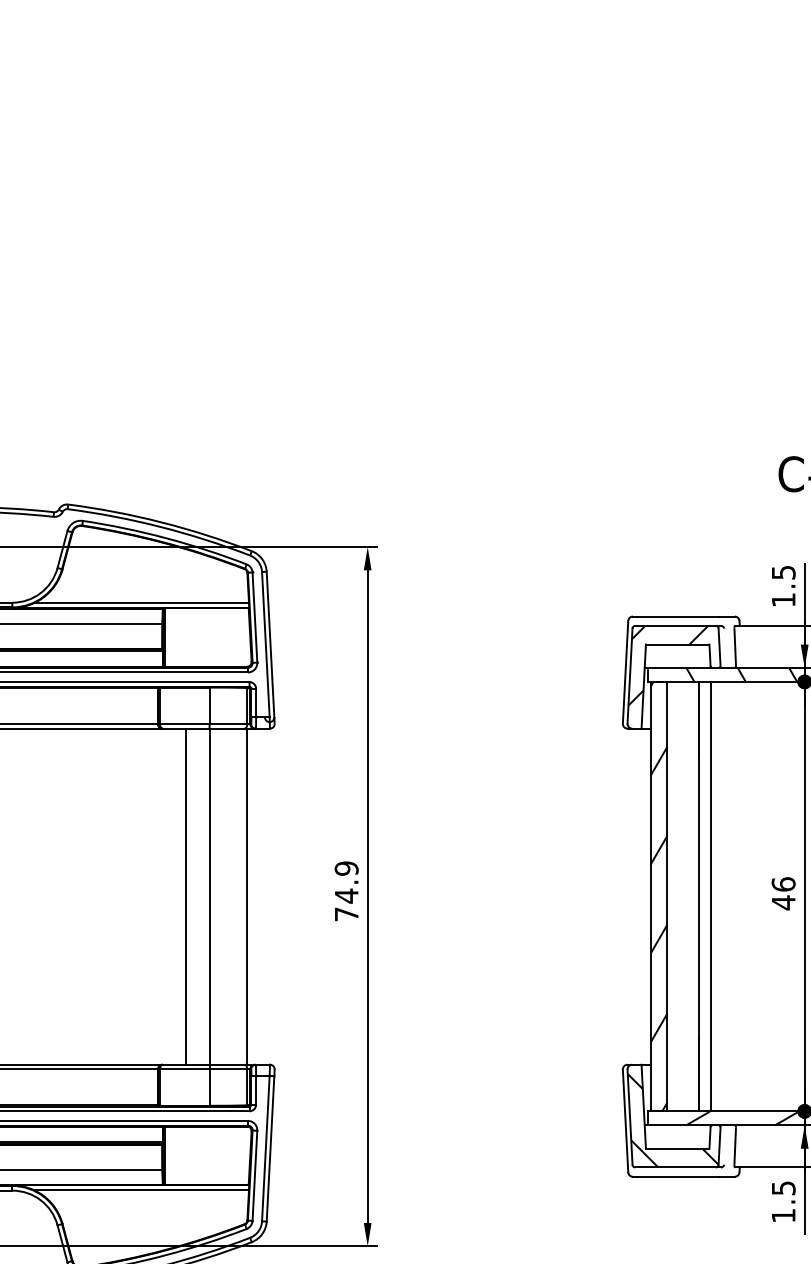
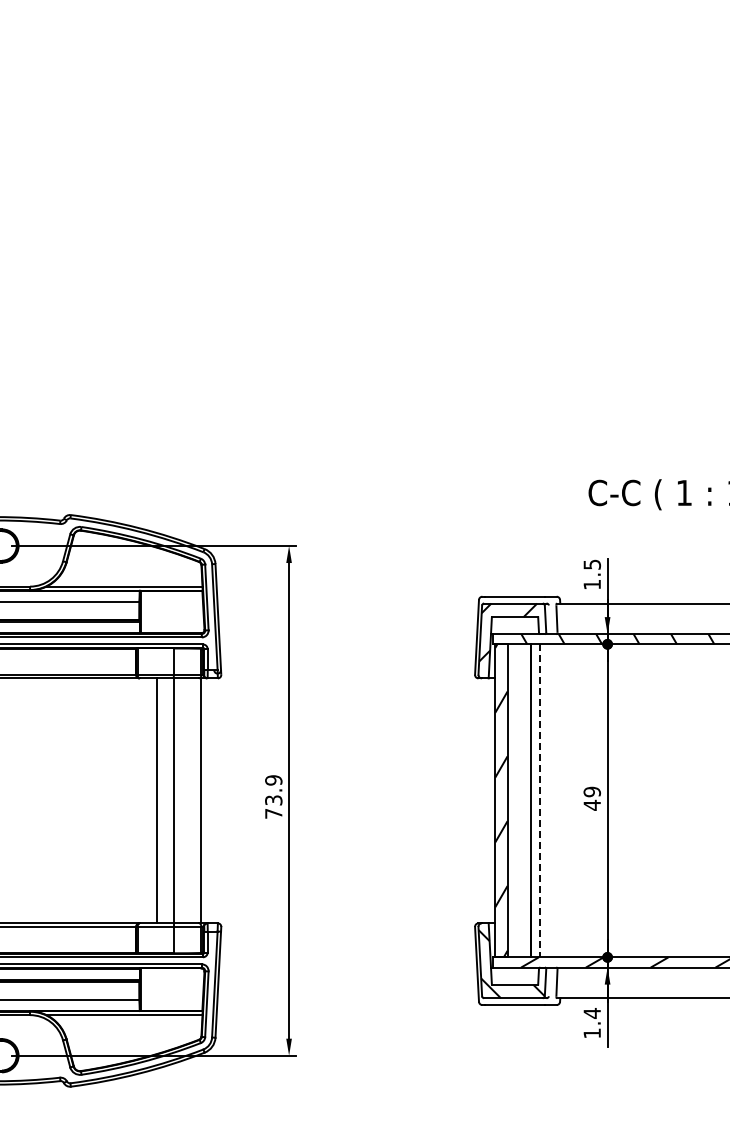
text: (783, 883) -> (592, 791), 46 -> 49
text: (346, 896) -> (273, 800), 74.9 -> 73.9
line: (711, 896) -> (539, 800), solid -> dashed
text: (783, 1188) -> (592, 1013), 1.5 -> 1.4

